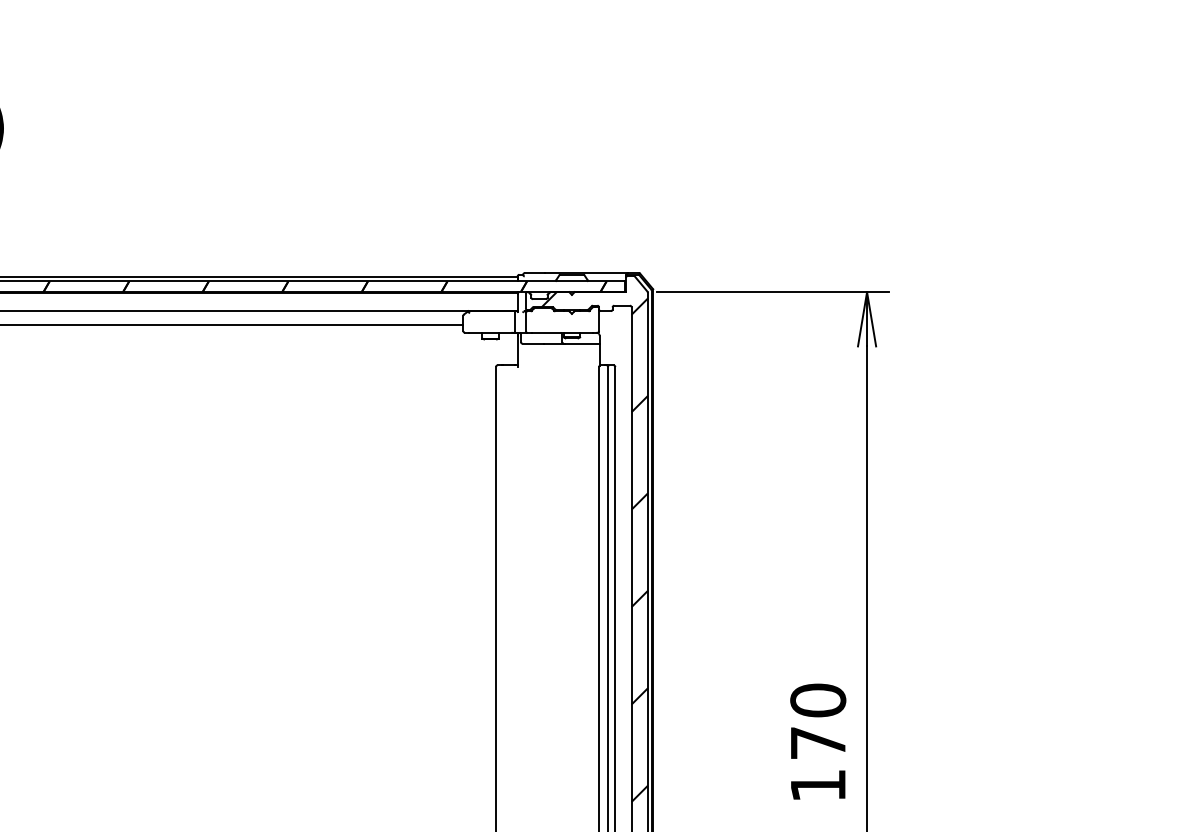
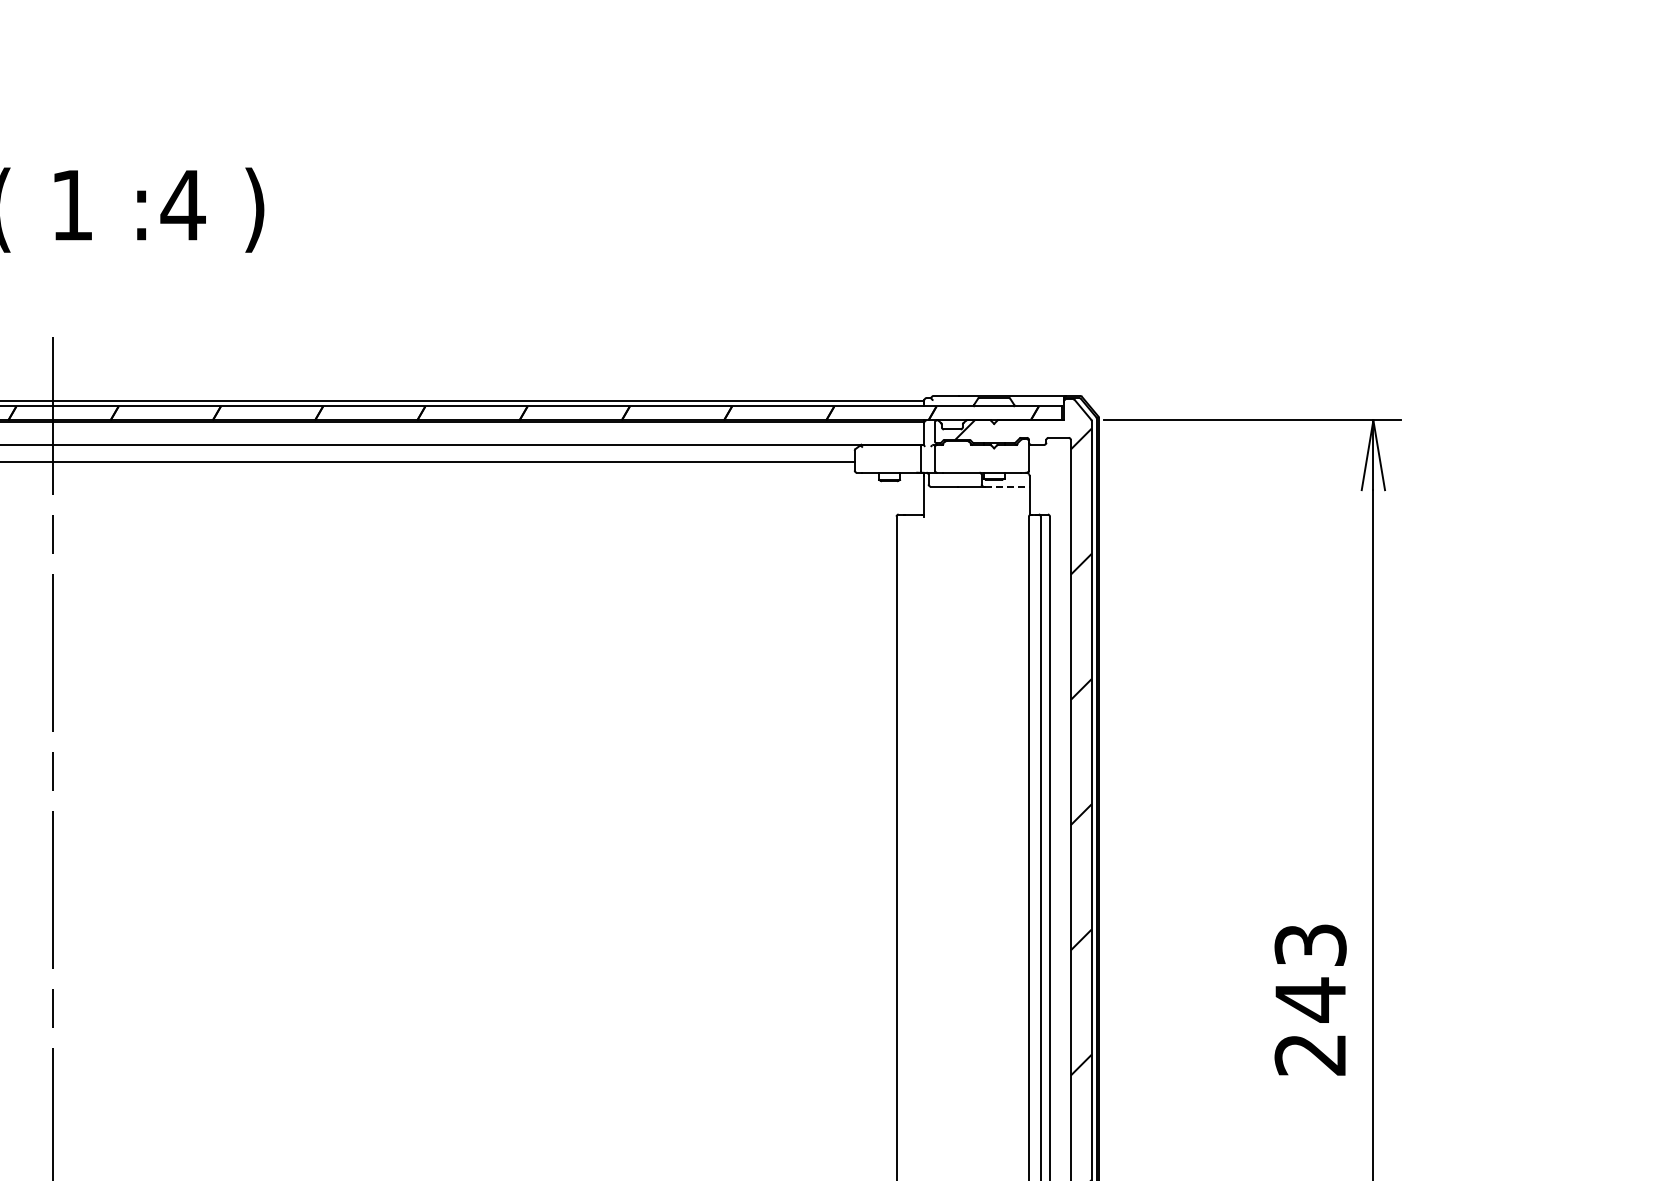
line: (582, 343) -> (1007, 486), solid -> dashed
text: (818, 742) -> (1310, 999), 170 -> 243

